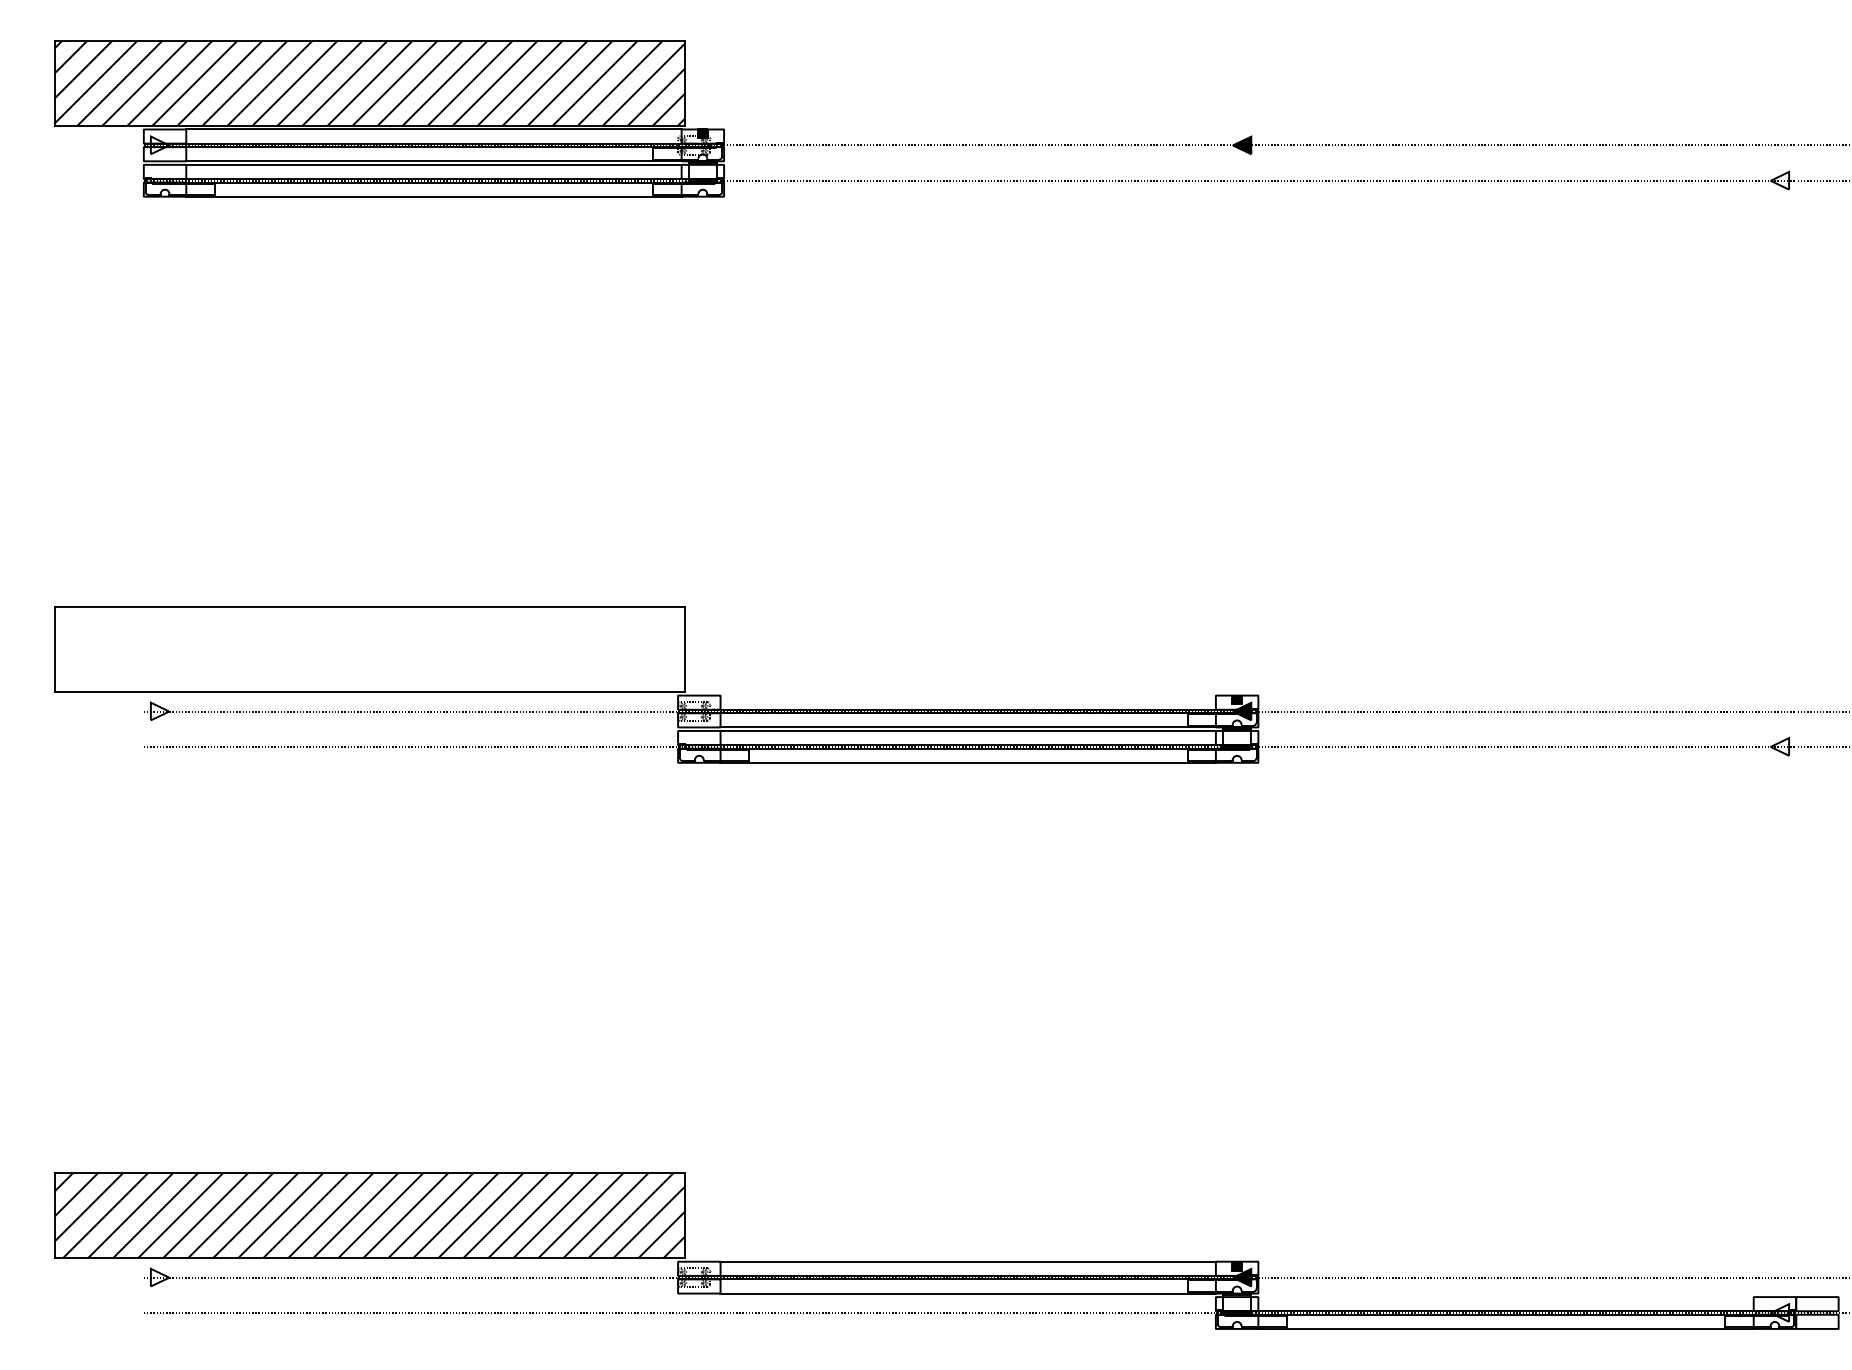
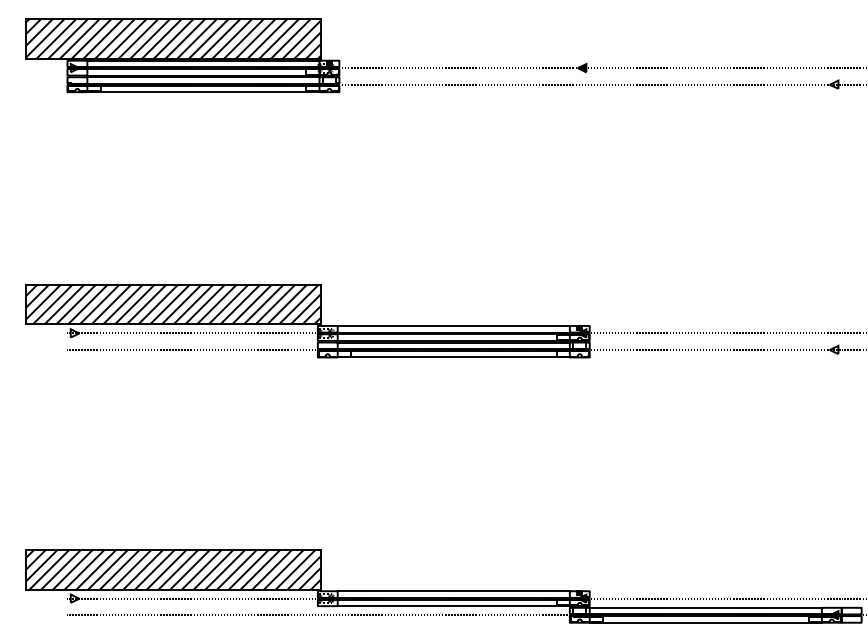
hatch: (370, 649) -> (173, 304), added
line: (967, 694) -> (453, 325), added
line: (1505, 1296) -> (705, 607), added

